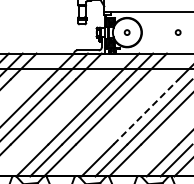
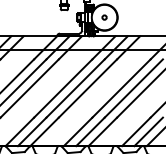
circle: (177, 32) -> (149, 17), removed
line: (146, 111) -> (121, 88), dashed -> solid

